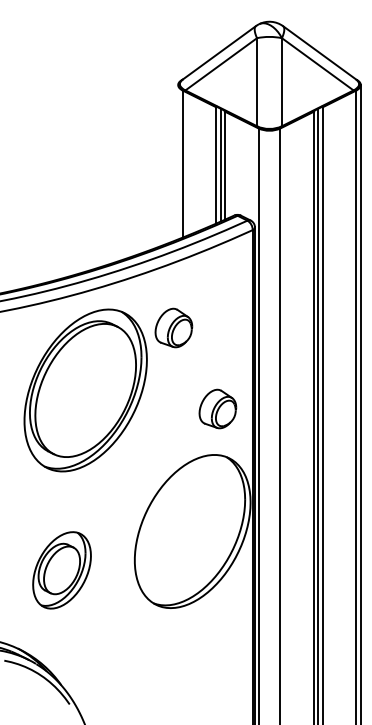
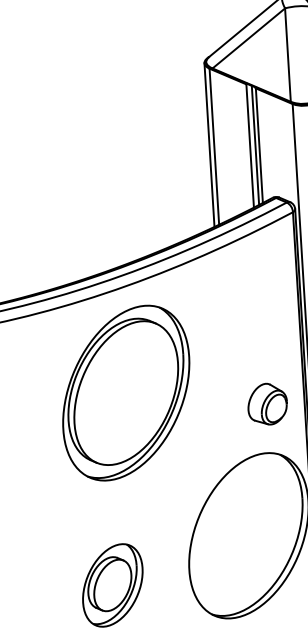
line: (178, 162) -> (209, 145), added
part: (173, 327) -> (215, 320), removed

